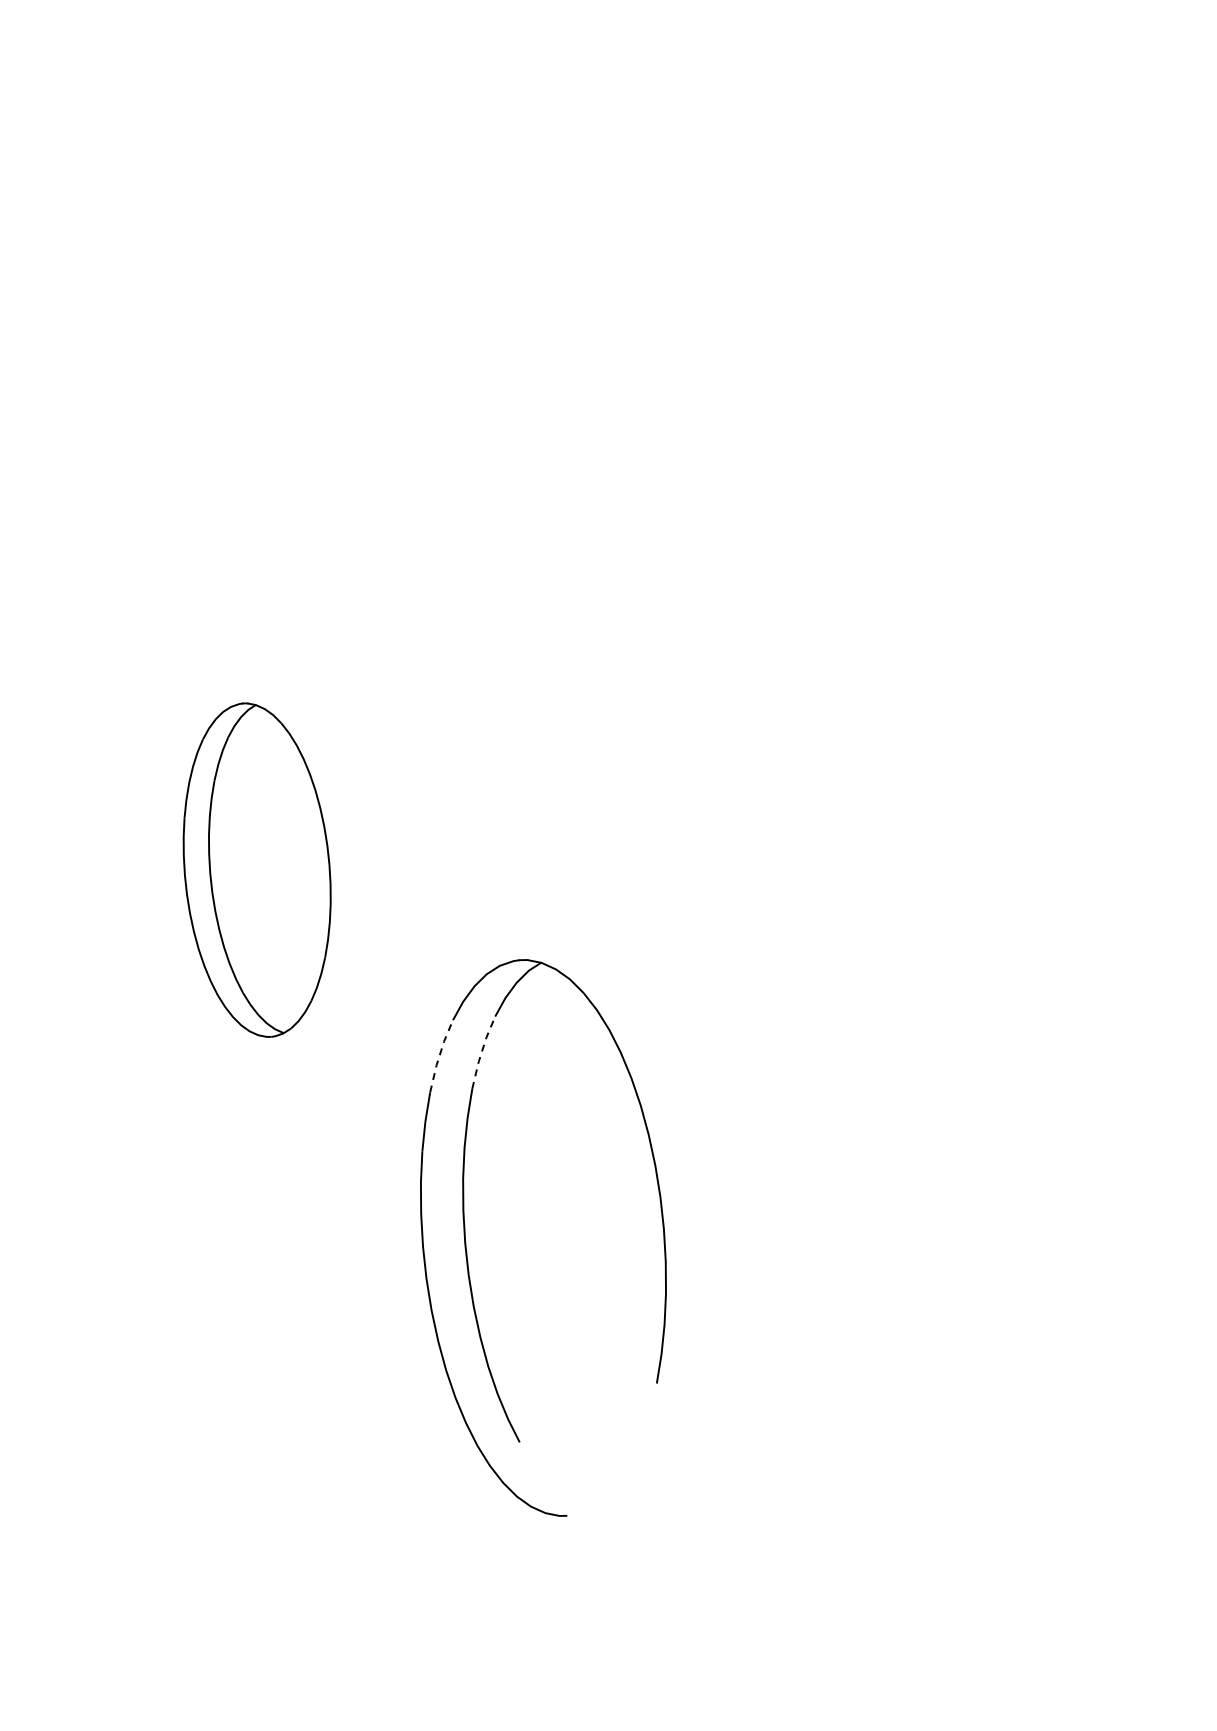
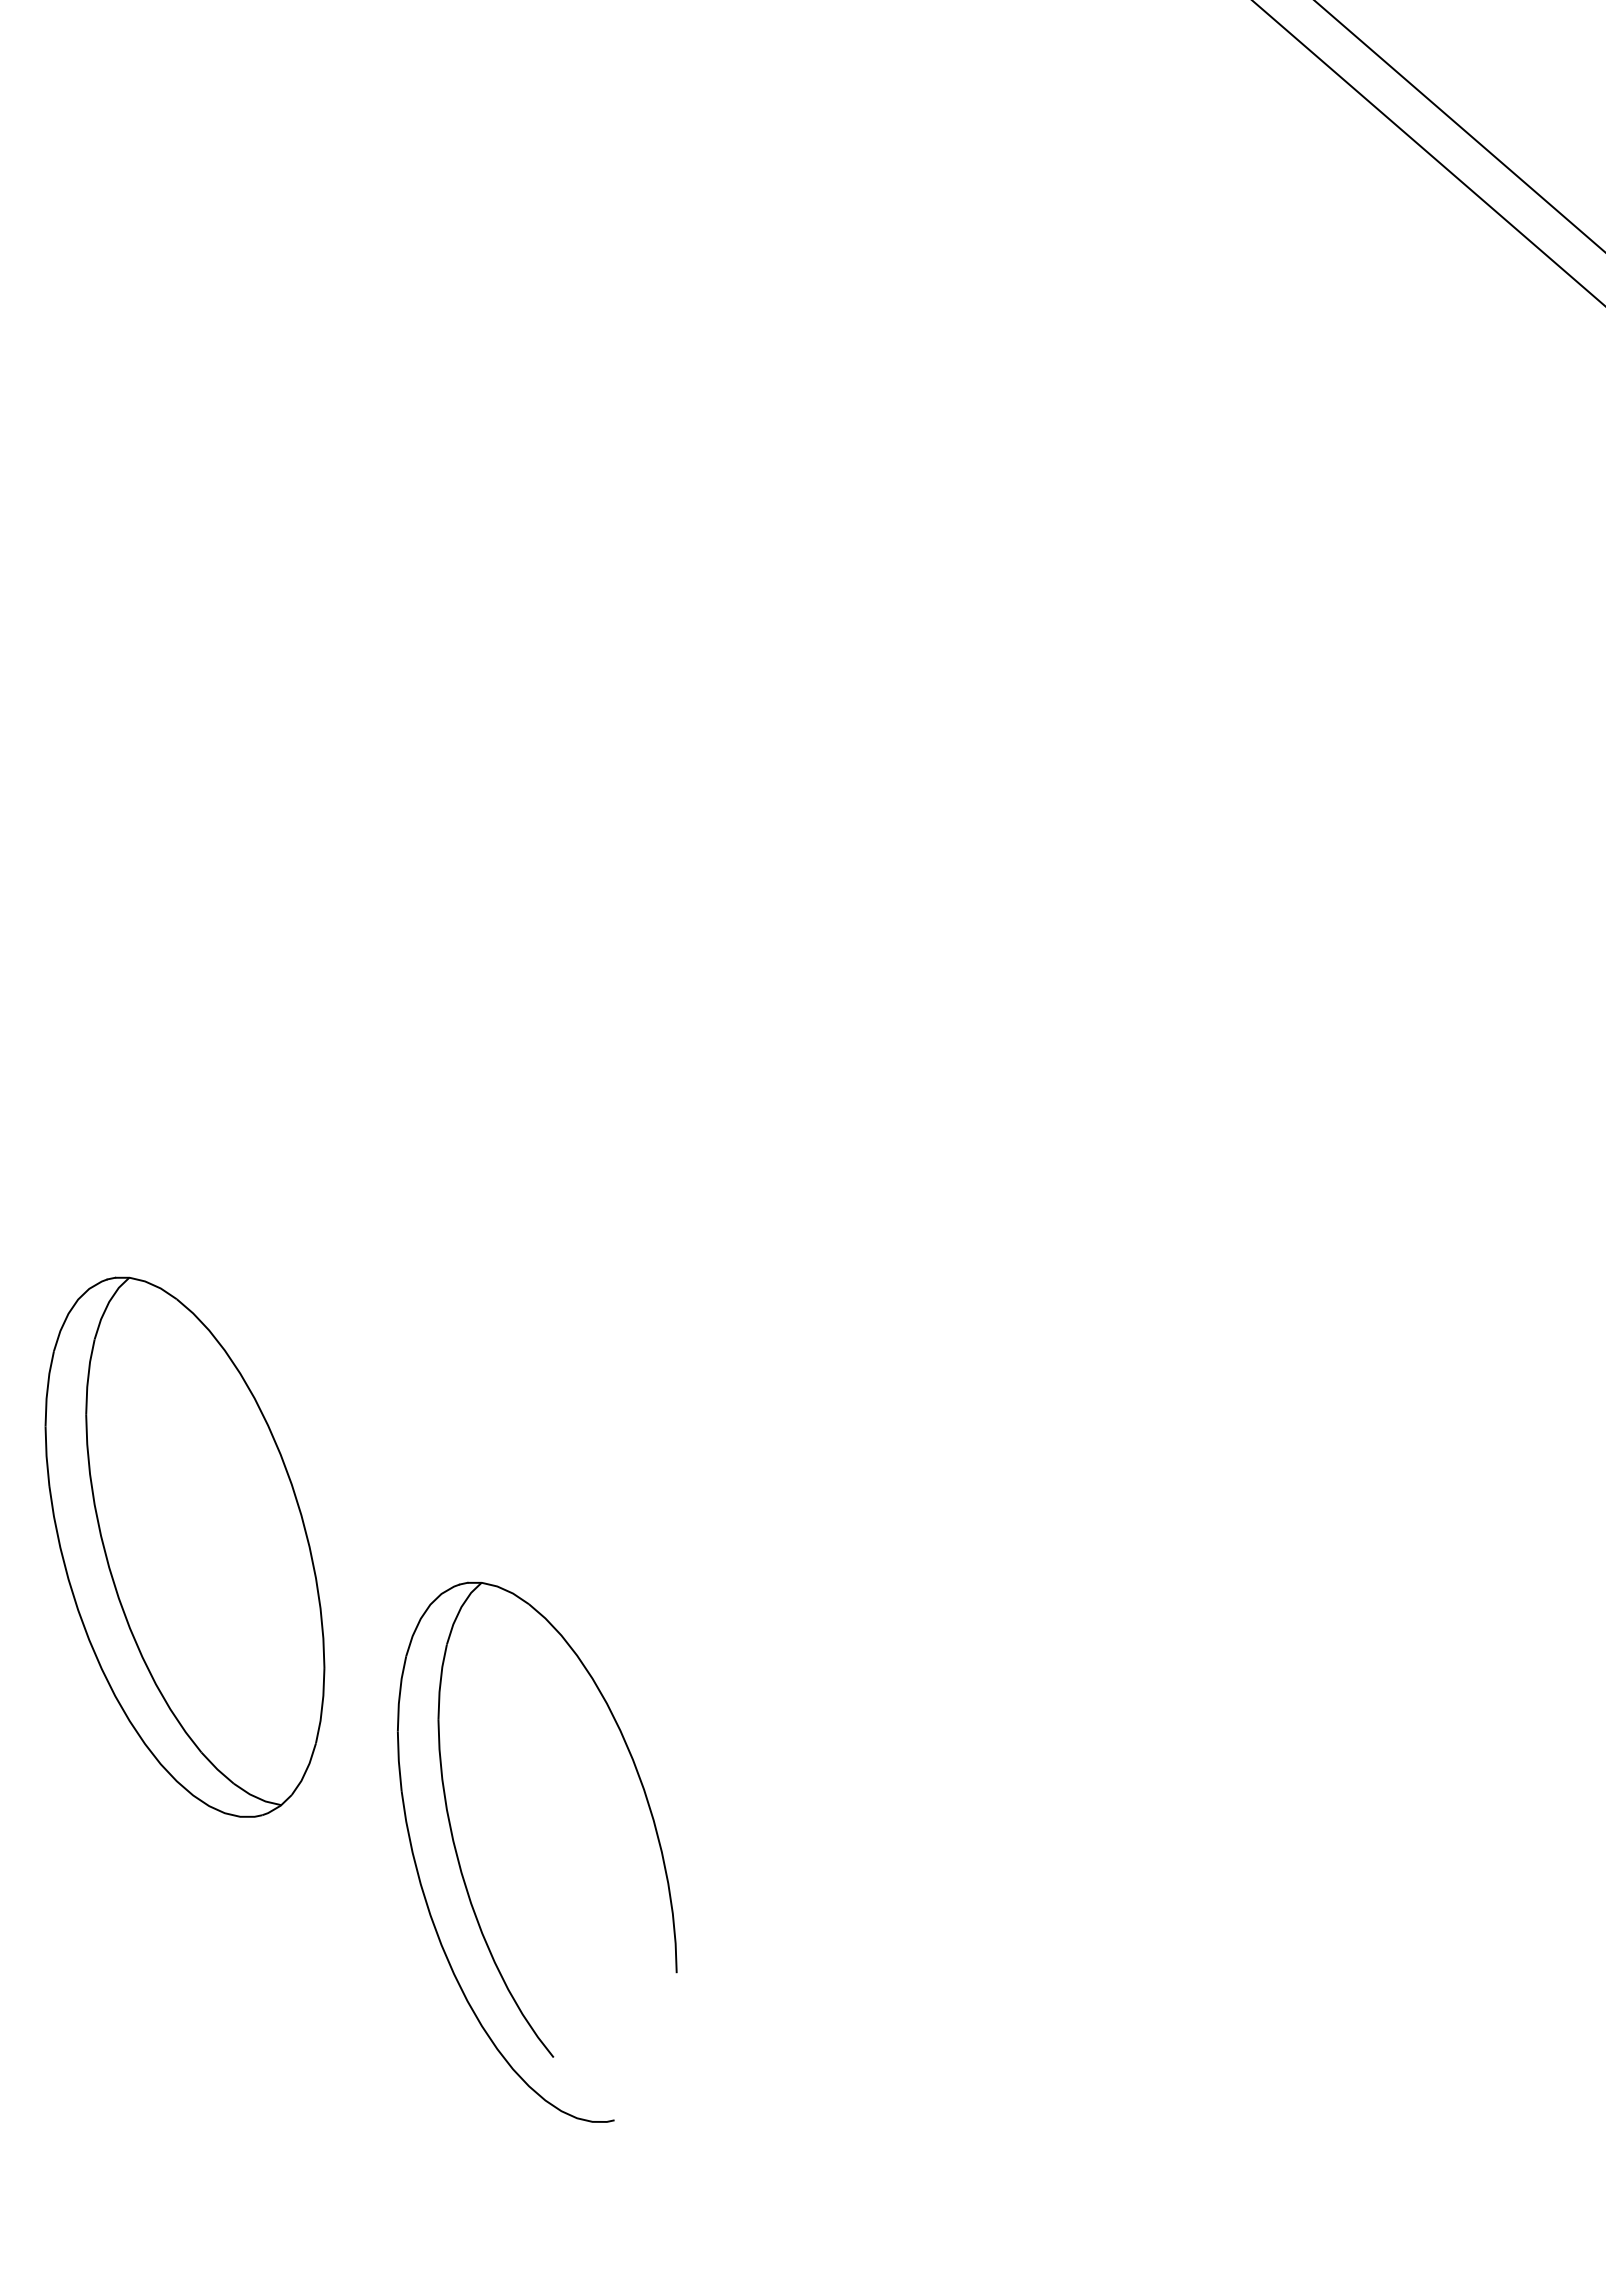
part: (256, 869) -> (184, 1546), size x1.67
line: (481, 1051) -> (440, 1681), dashed -> solid
line: (440, 1055) -> (400, 1693), dashed -> solid

